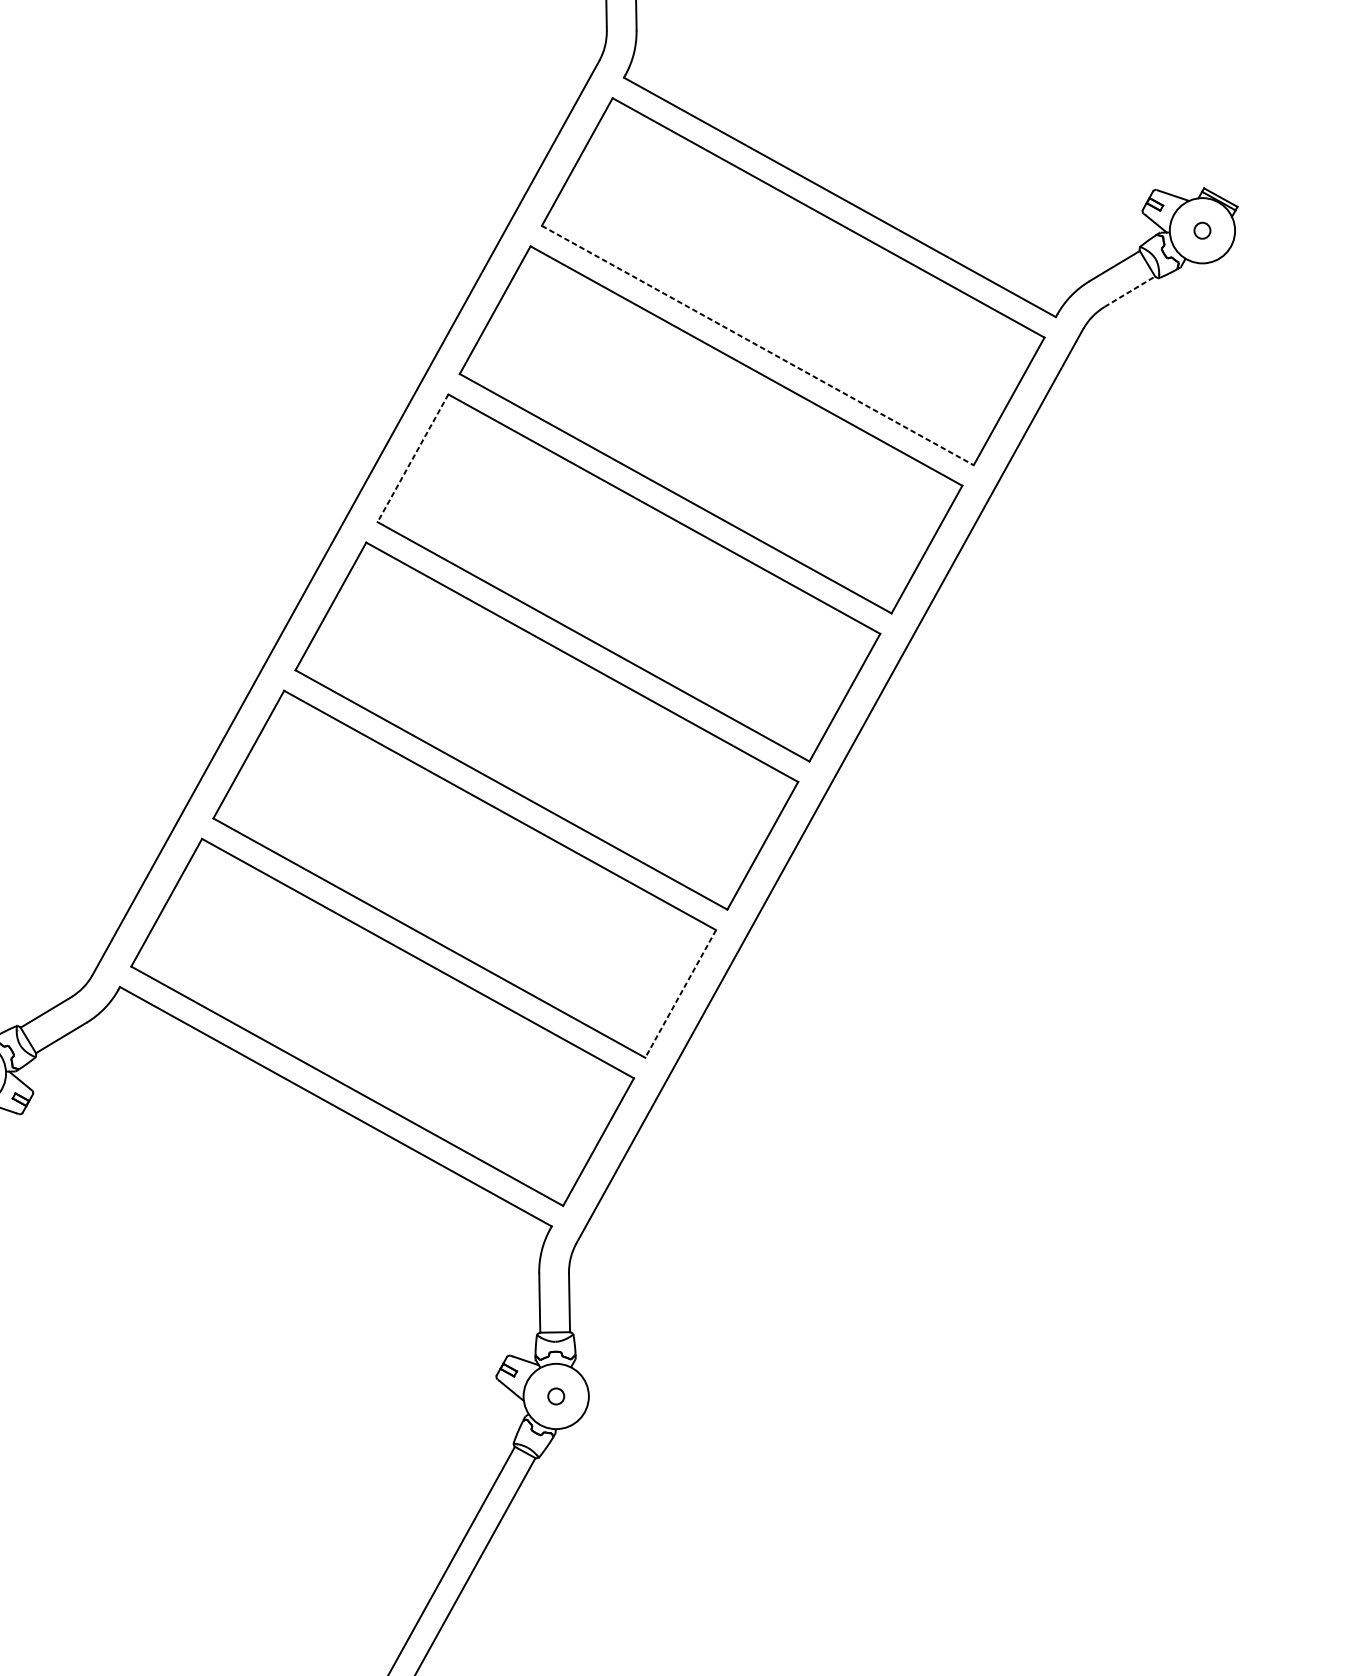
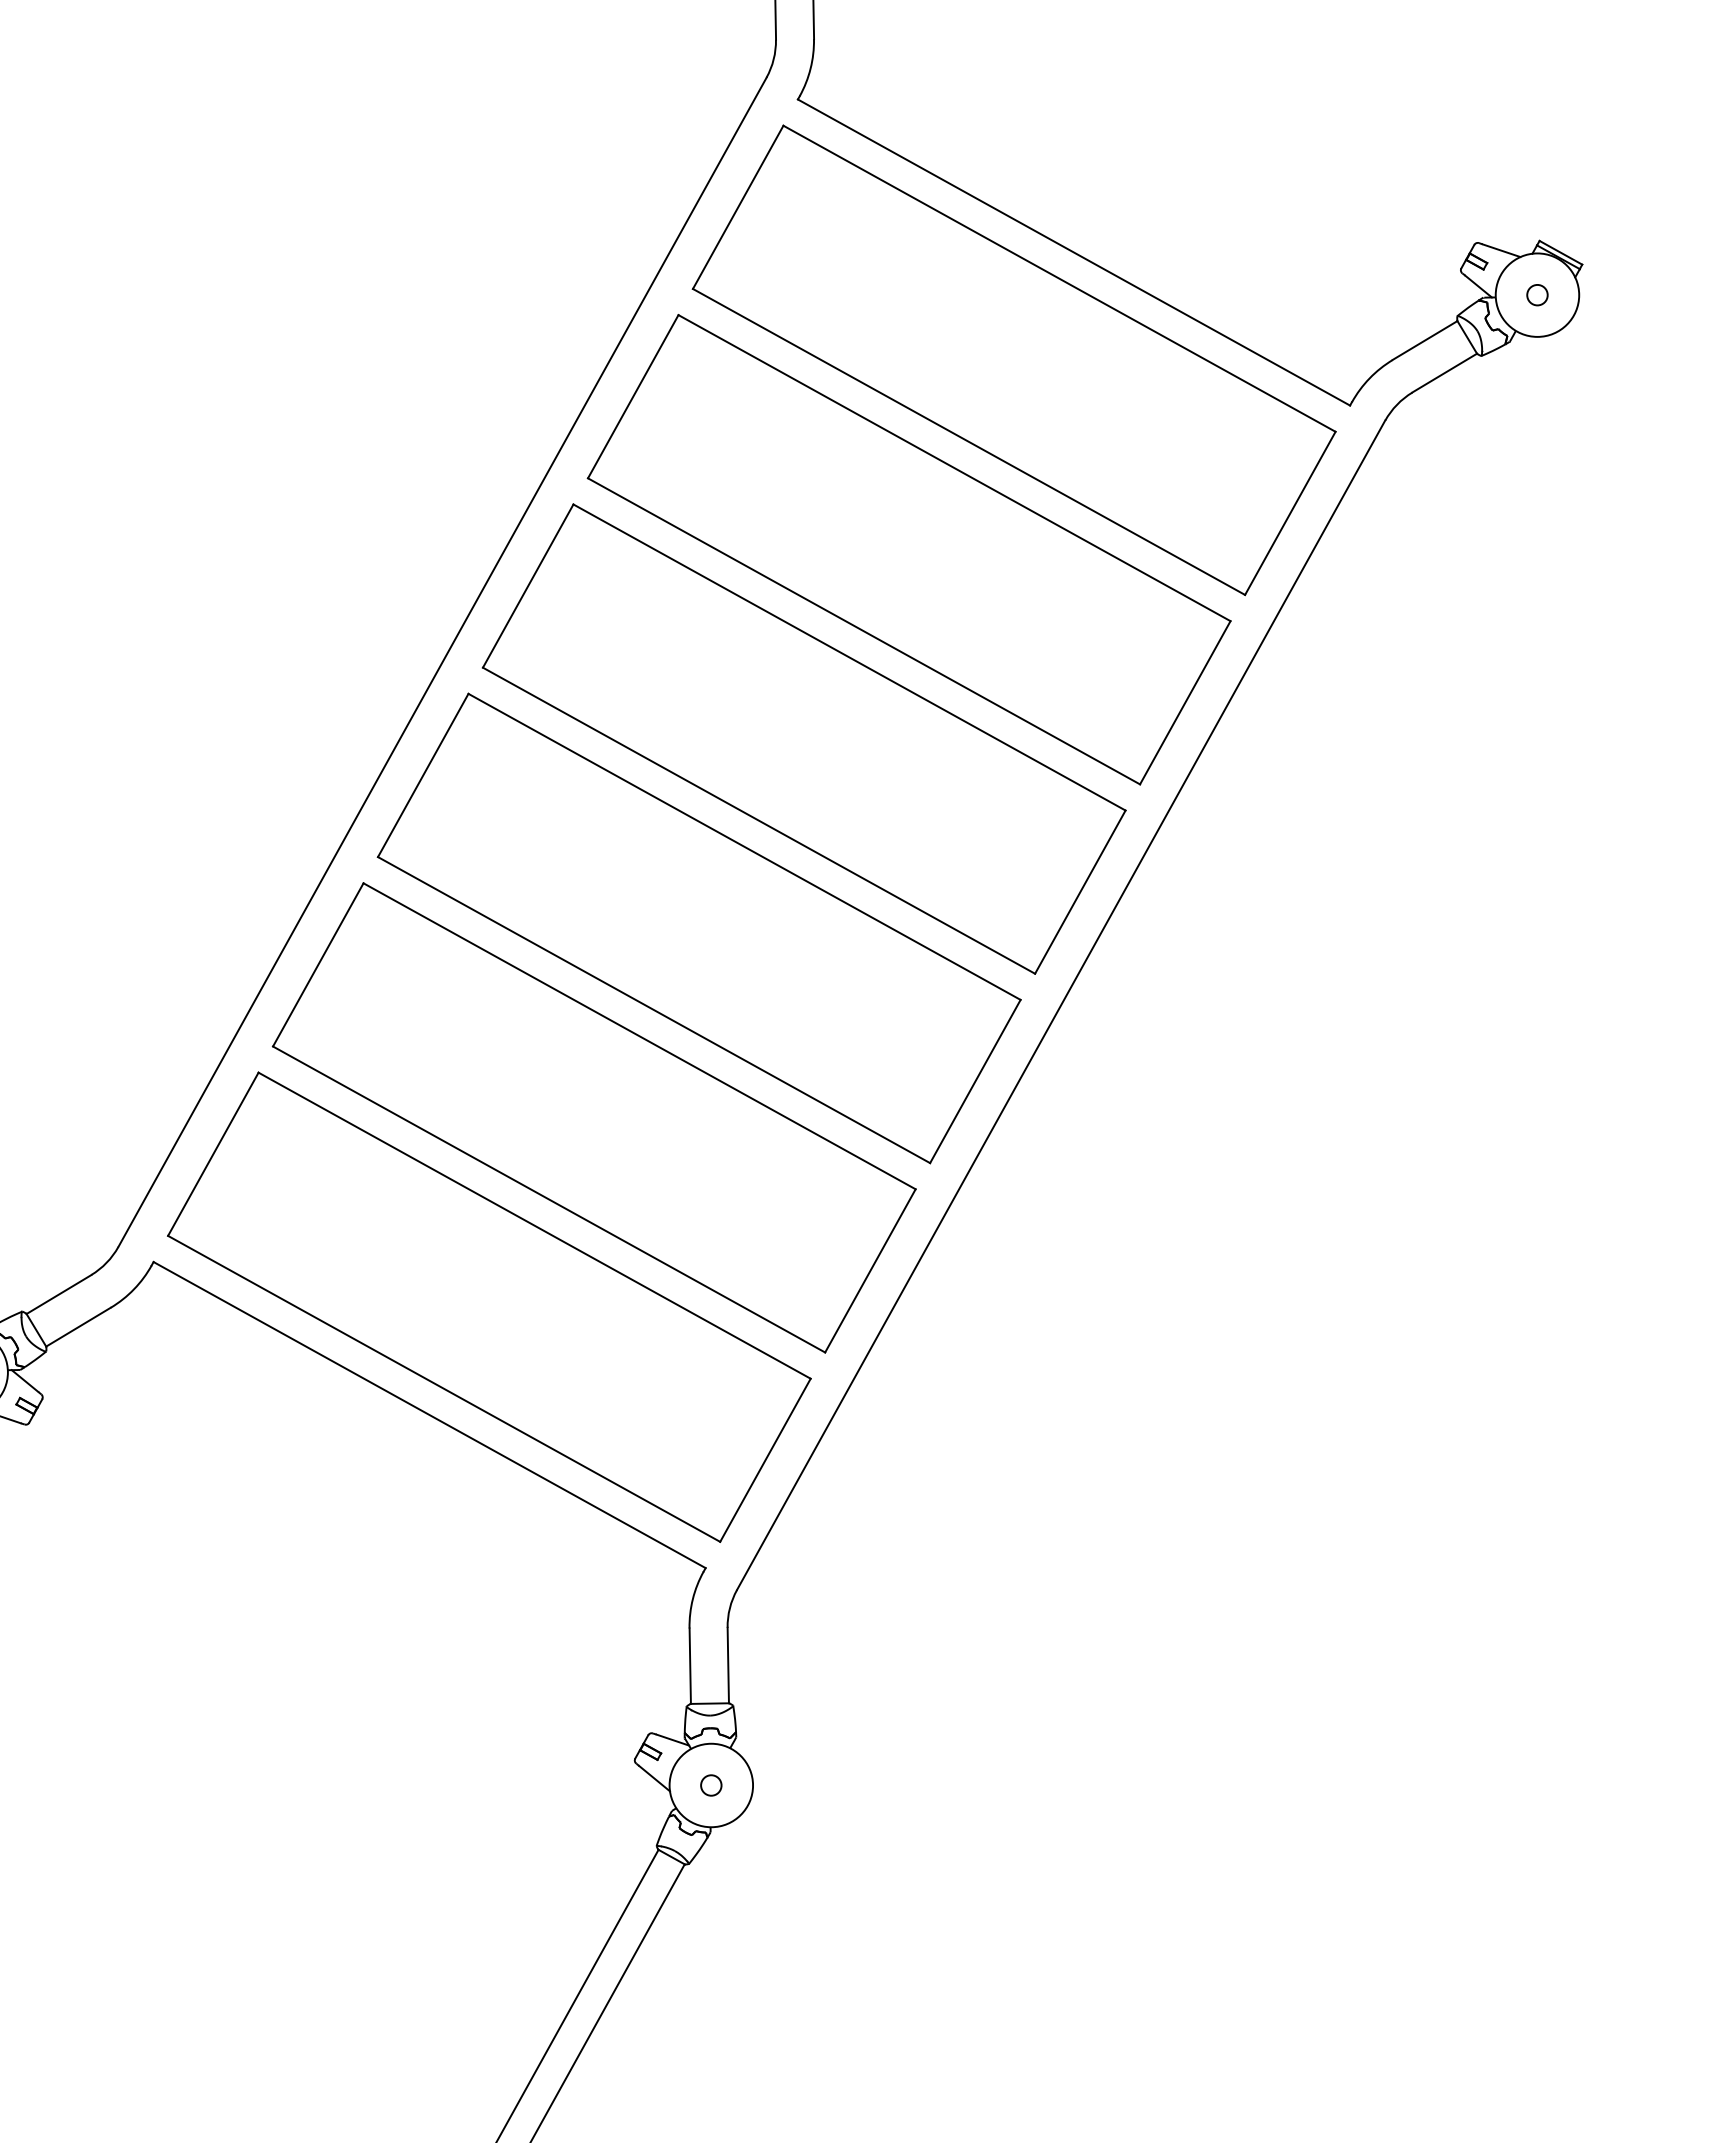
line: (1129, 292) -> (1444, 373), dashed -> solid
line: (758, 345) -> (969, 441), dashed -> solid
line: (412, 458) -> (527, 586), dashed -> solid
line: (680, 994) -> (870, 1271), dashed -> solid

